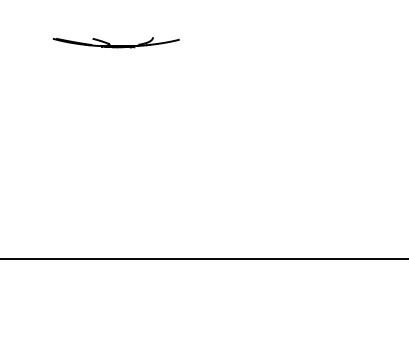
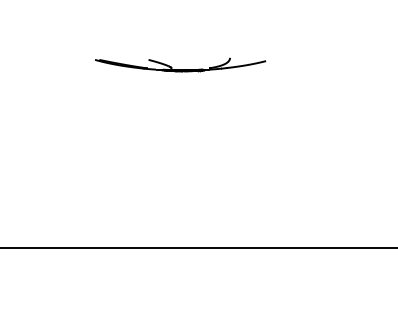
part: (116, 42) -> (180, 65), size x1.6

